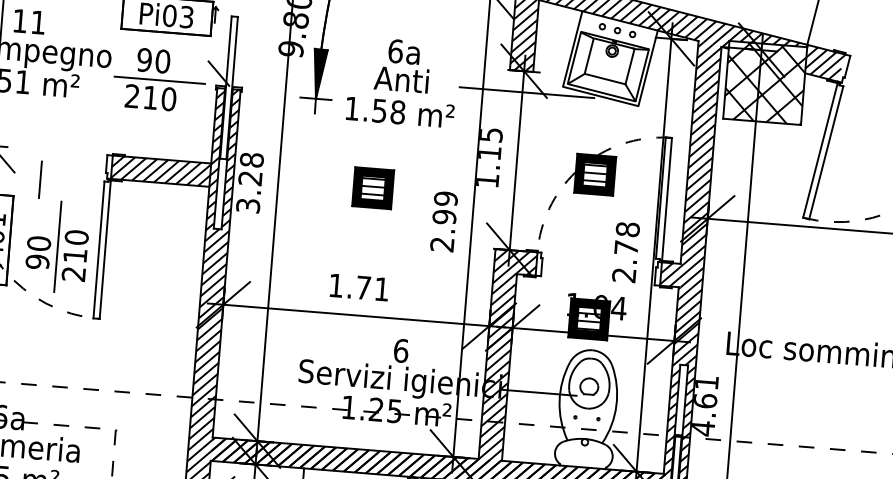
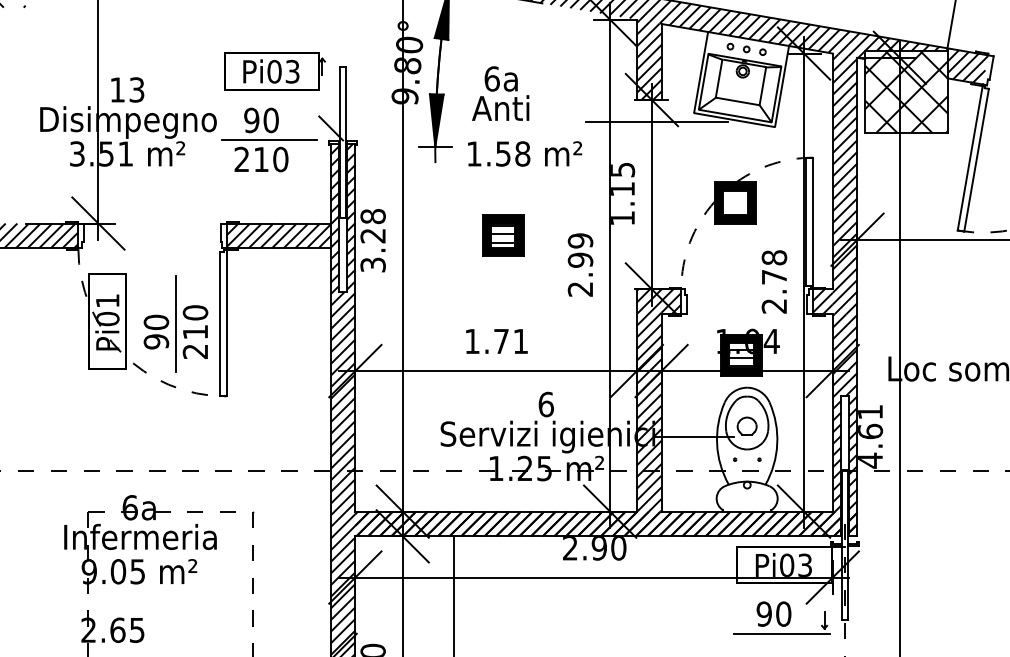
text: (38, 22) -> (136, 89), 11 -> 13
text: (402, 65) -> (500, 93), moved
hatch: (595, 173) -> (735, 201), removed
line: (40, 179) -> (152, 254), removed

